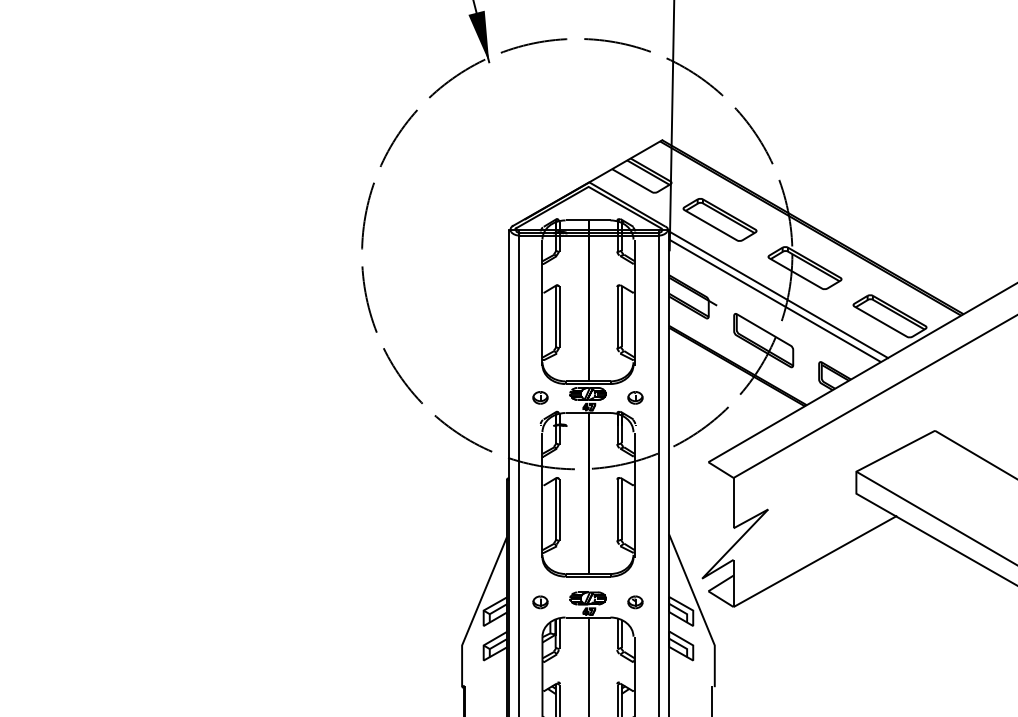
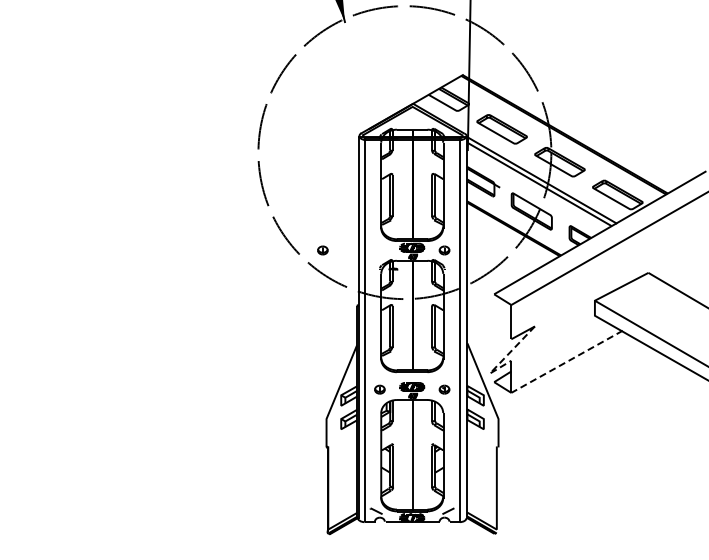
part: (539, 397) -> (322, 250), moved
line: (722, 558) -> (503, 359), solid -> dashed
line: (816, 560) -> (567, 361), solid -> dashed

